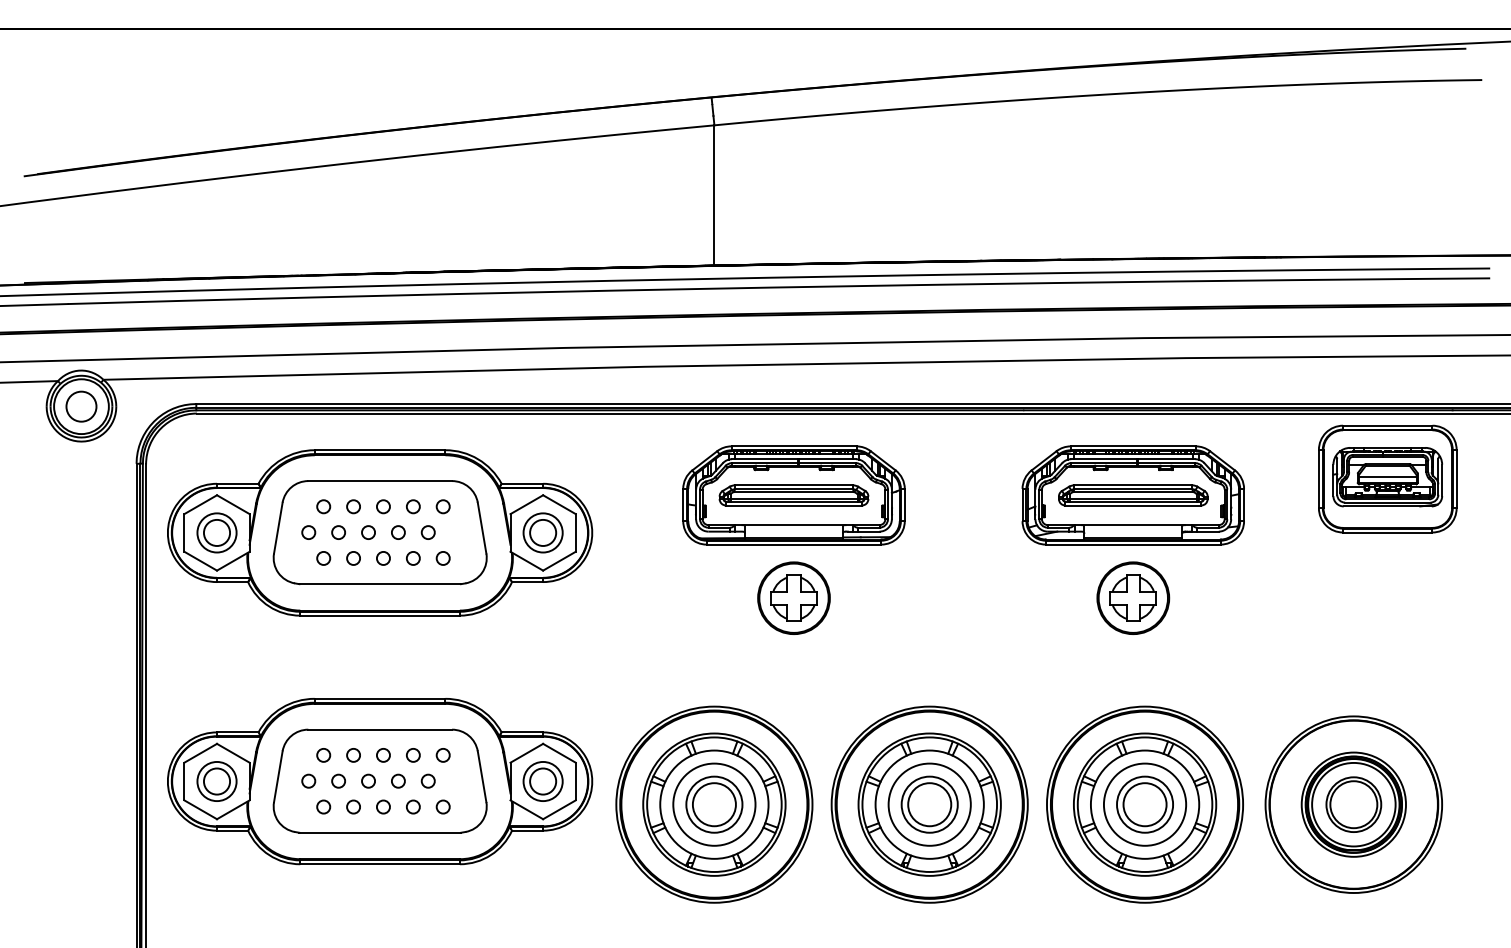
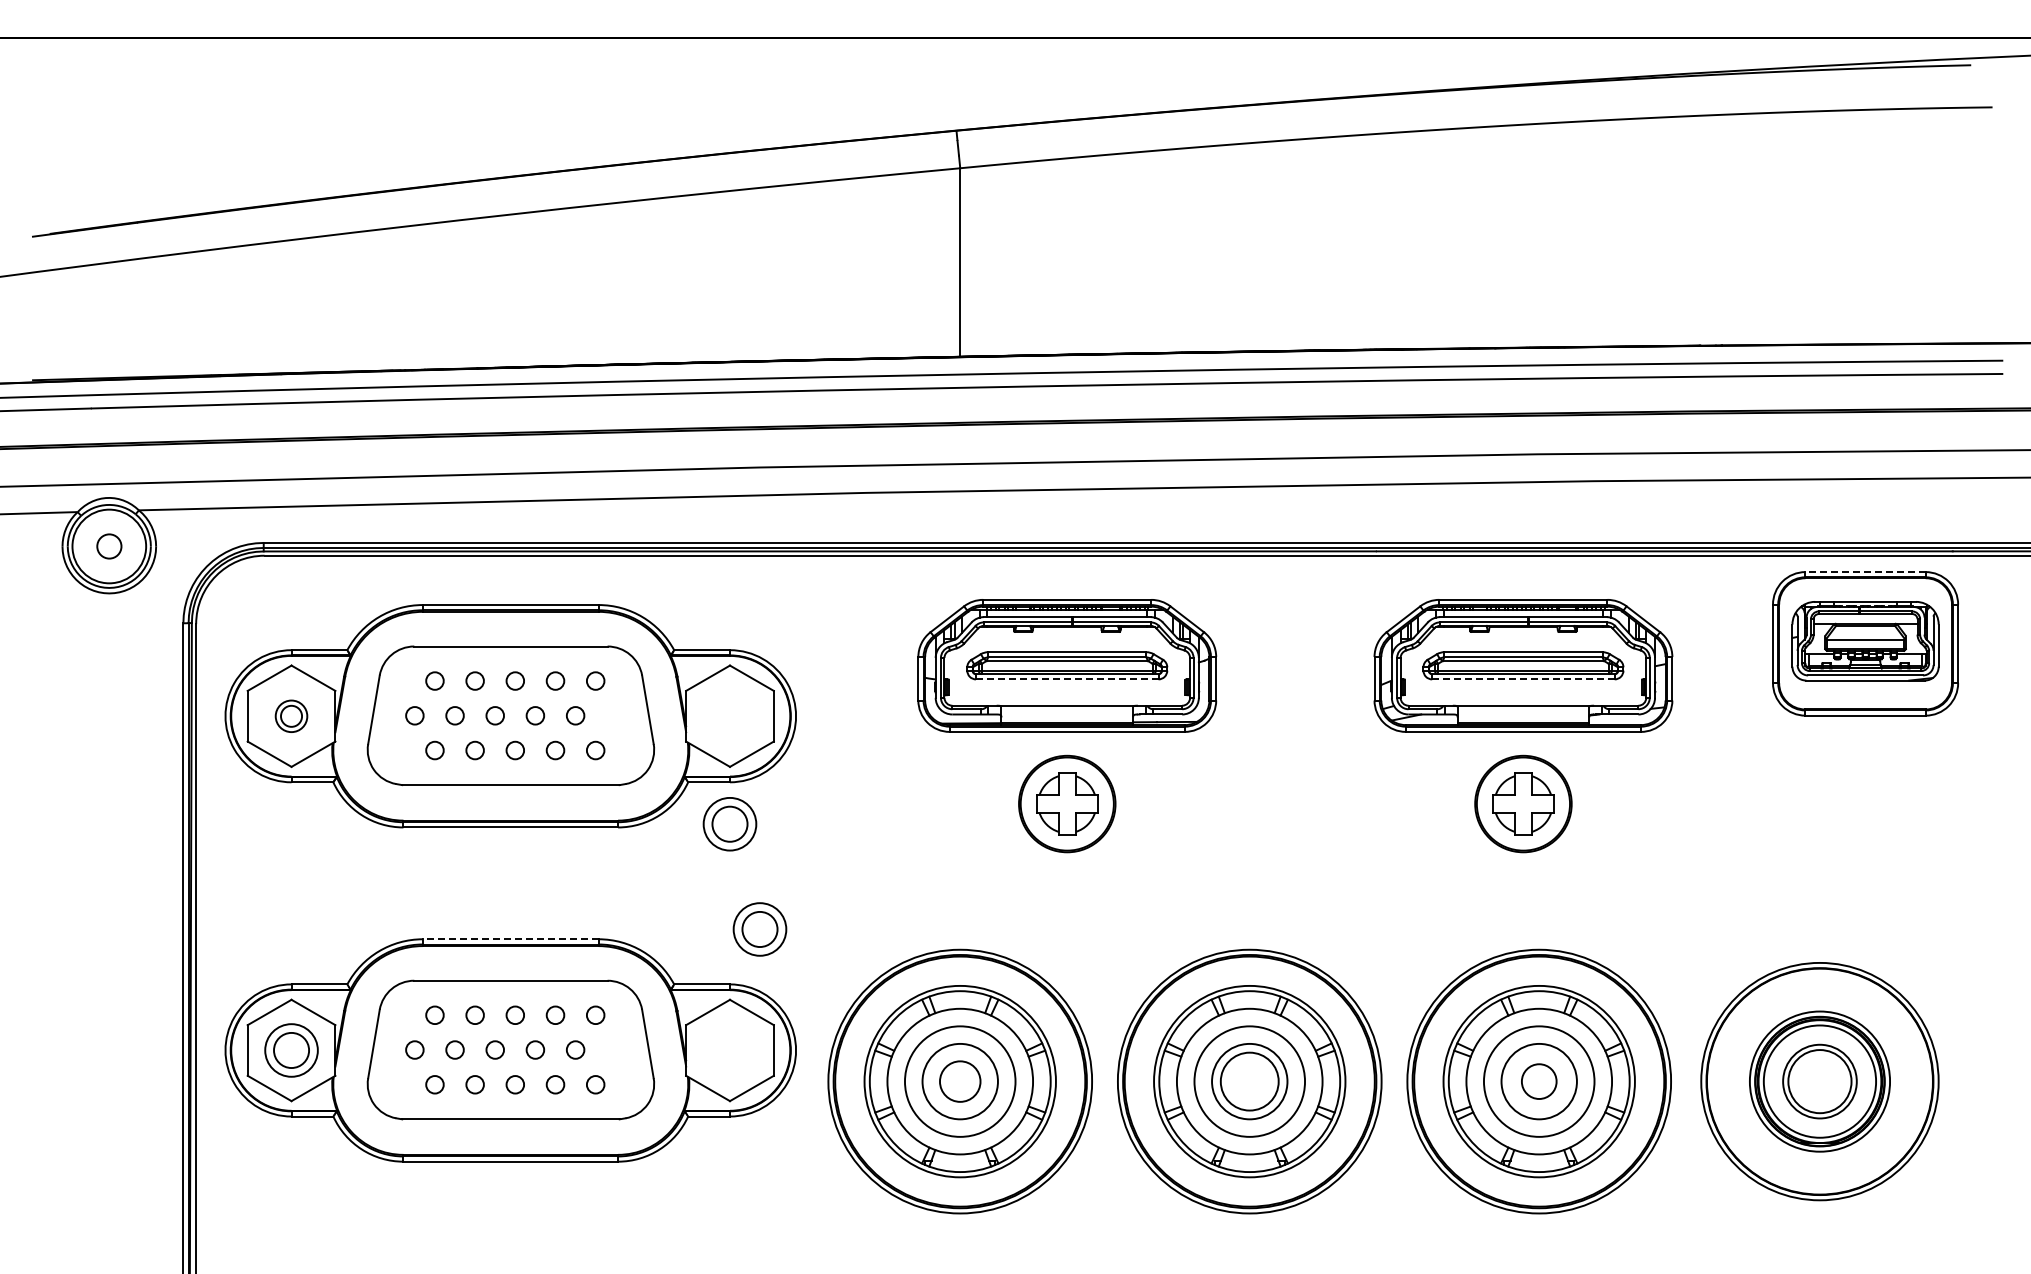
circle: (81, 406) -> (109, 546), size x0.6
line: (1387, 426) -> (1865, 572), solid -> dashed
line: (793, 505) -> (1066, 679), solid -> dashed
line: (1132, 505) -> (1522, 679), solid -> dashed
part: (216, 533) -> (291, 716), size x0.6
part: (542, 533) -> (729, 824), moved
line: (379, 698) -> (510, 939), solid -> dashed
part: (542, 781) -> (759, 929), moved
circle: (714, 804) -> (960, 1081), size x0.7
circle: (1145, 804) -> (1539, 1081), size x0.6

